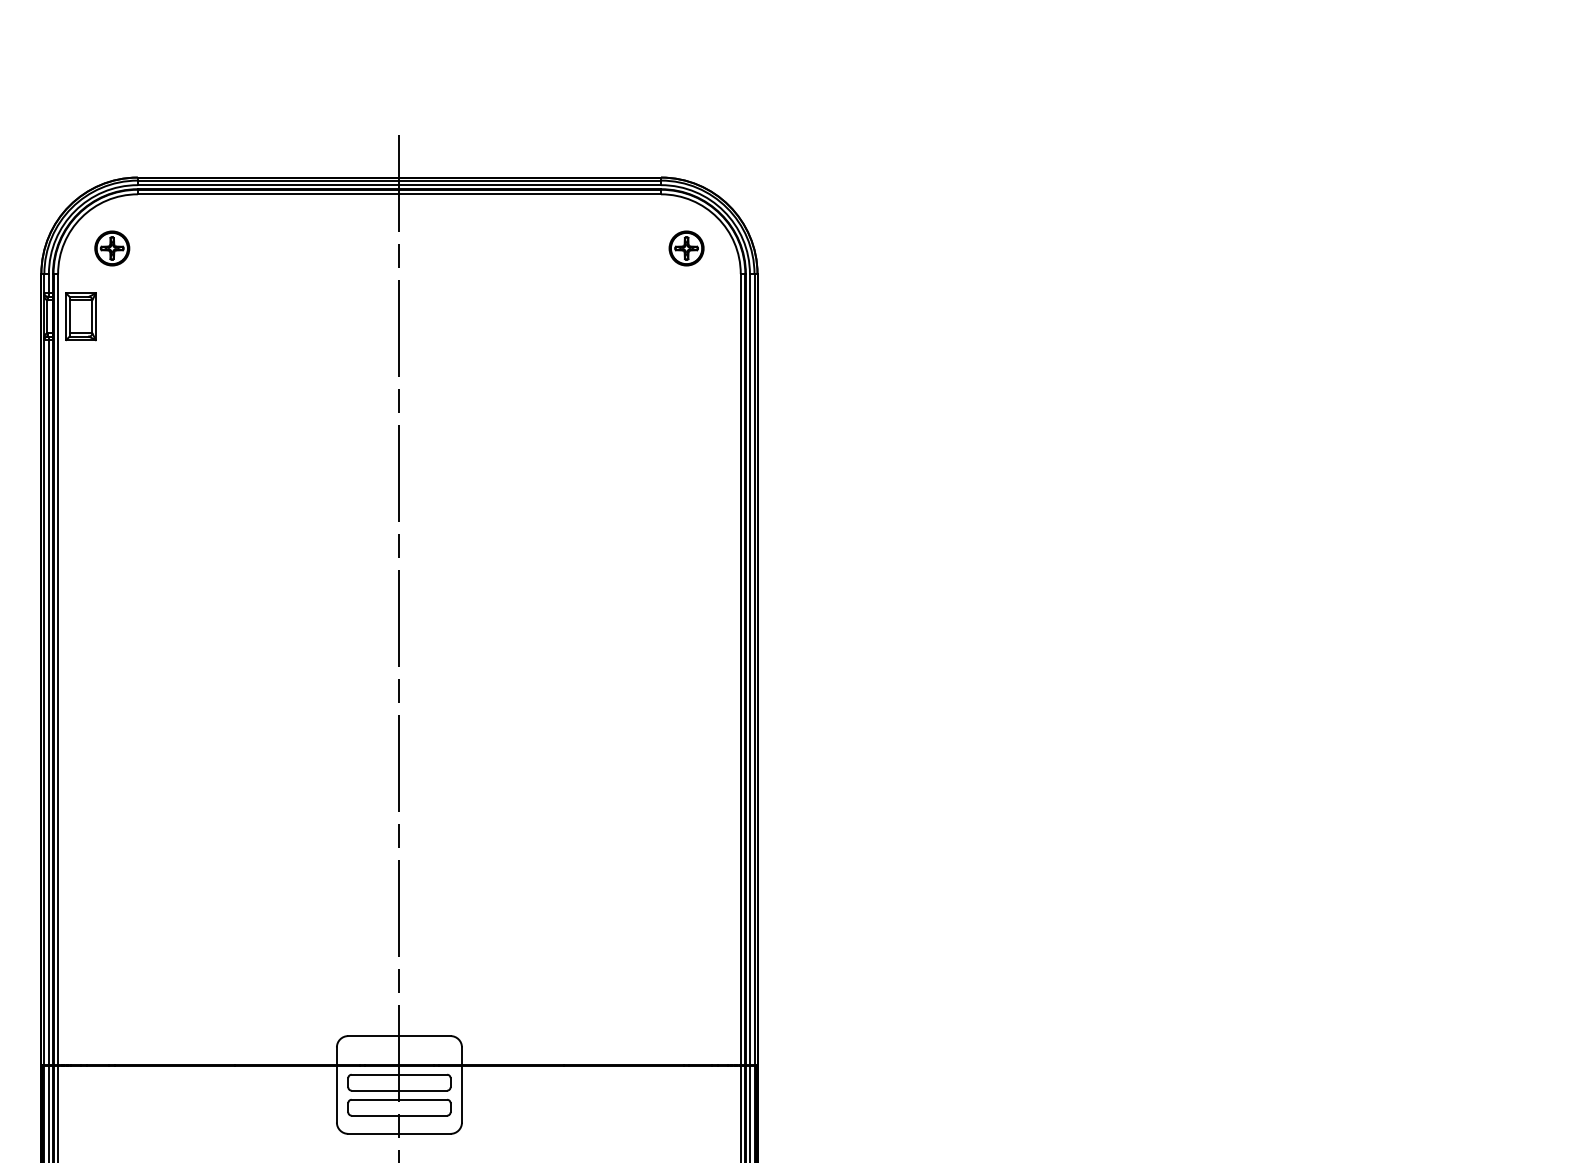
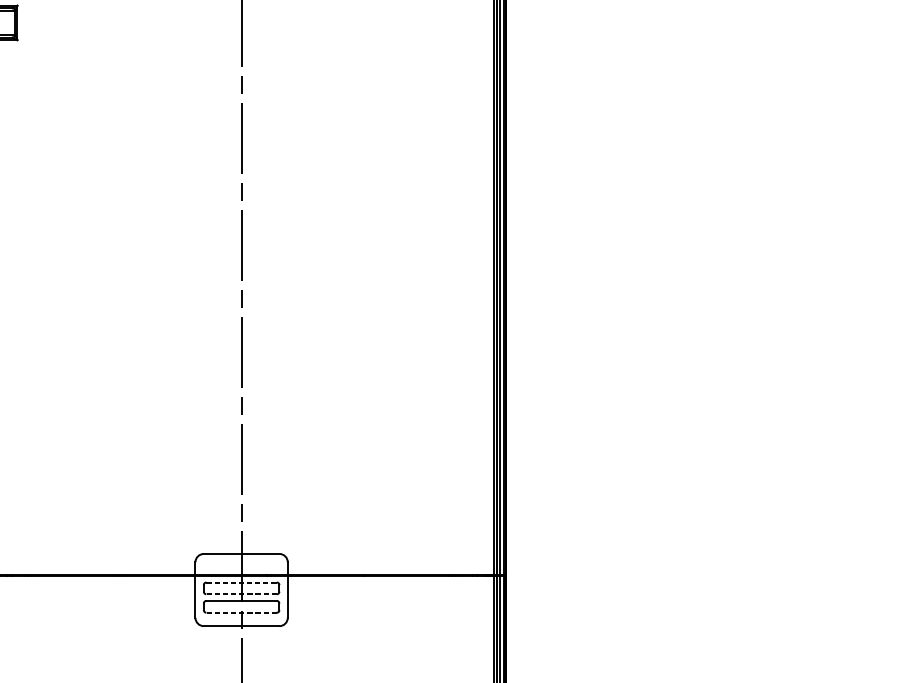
line: (399, 1074) -> (241, 582), solid -> dashed
line: (399, 1090) -> (241, 594), solid -> dashed
line: (399, 1115) -> (241, 612), solid -> dashed

